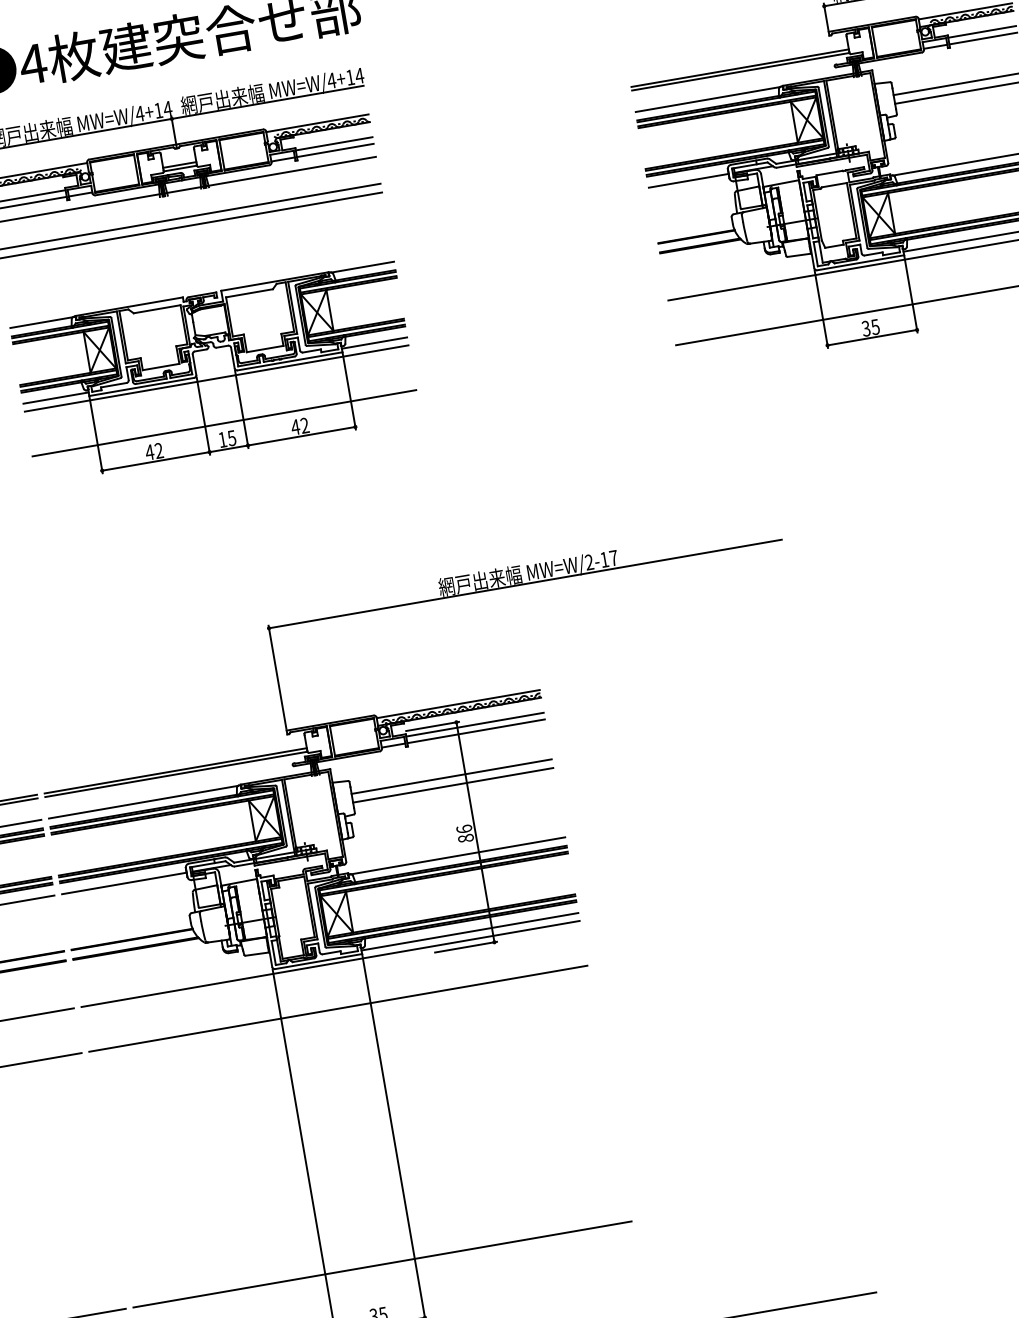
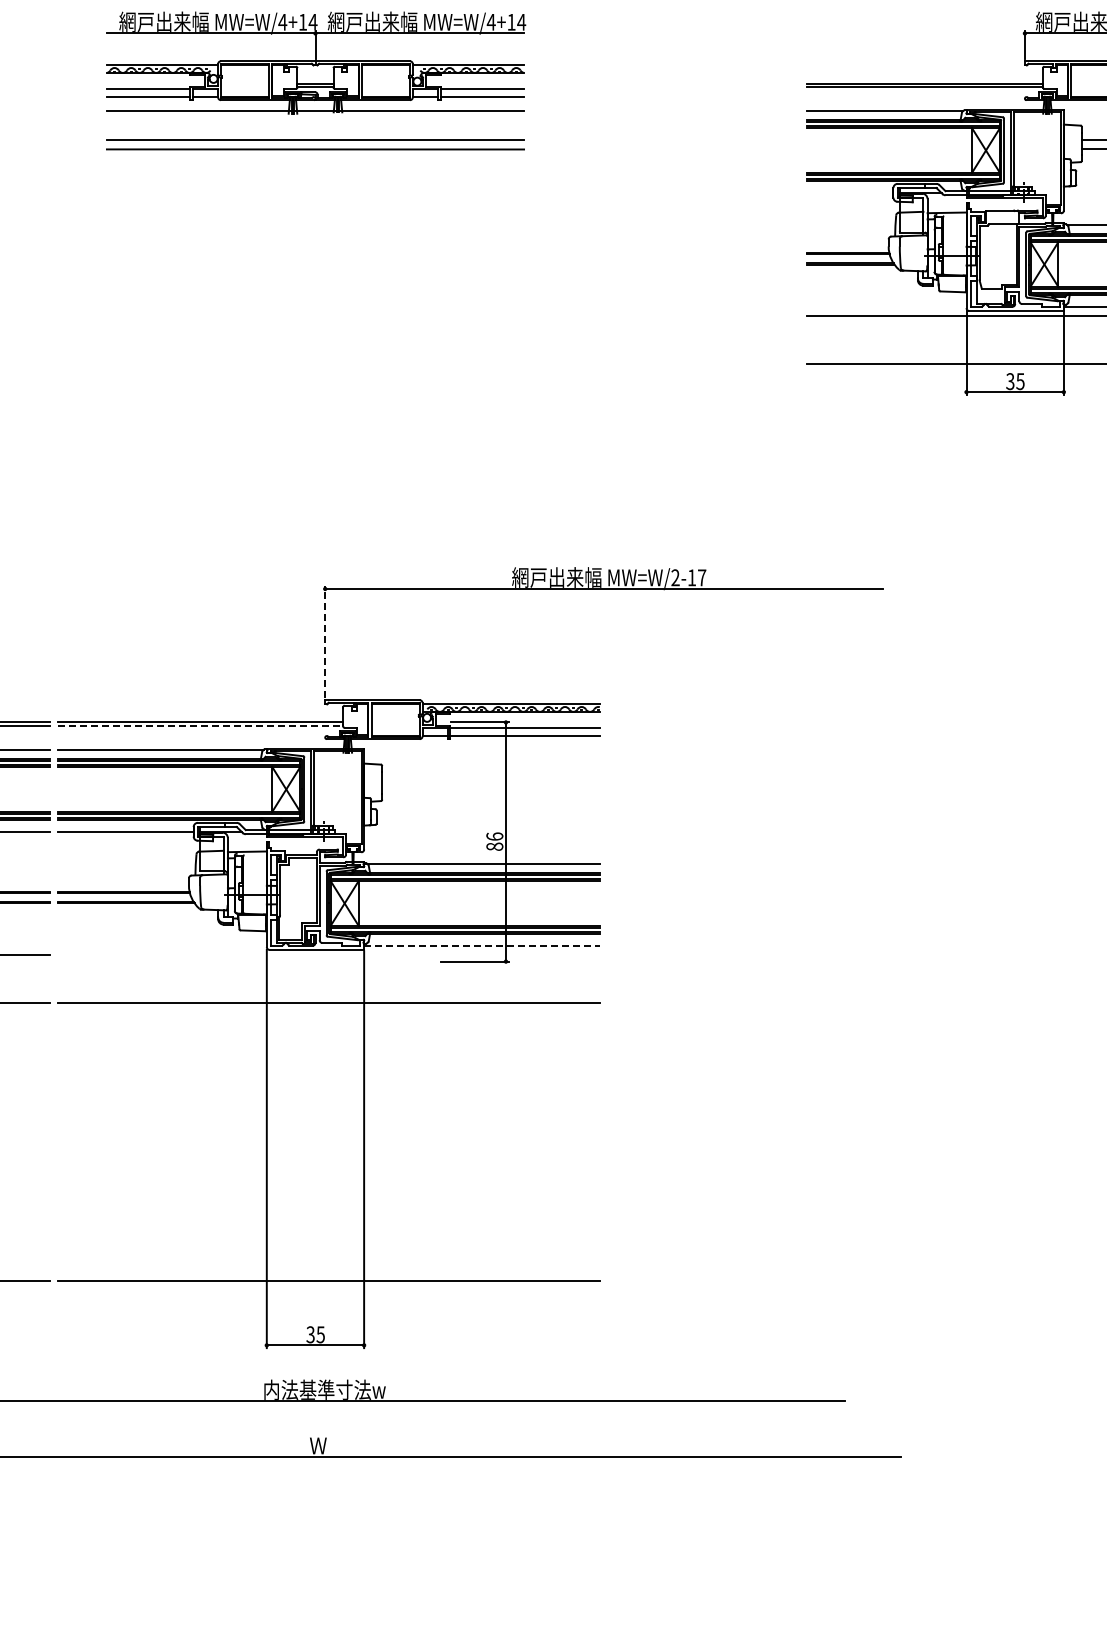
line: (688, 181) -> (849, 193), removed
part: (215, 372) -> (315, 309), removed
line: (277, 676) -> (325, 641), solid -> dashed
line: (176, 774) -> (200, 726), solid -> dashed
line: (451, 776) -> (490, 778), removed
line: (452, 785) -> (490, 788), removed
line: (469, 932) -> (481, 946), solid -> dashed
line: (330, 963) -> (328, 954), removed

